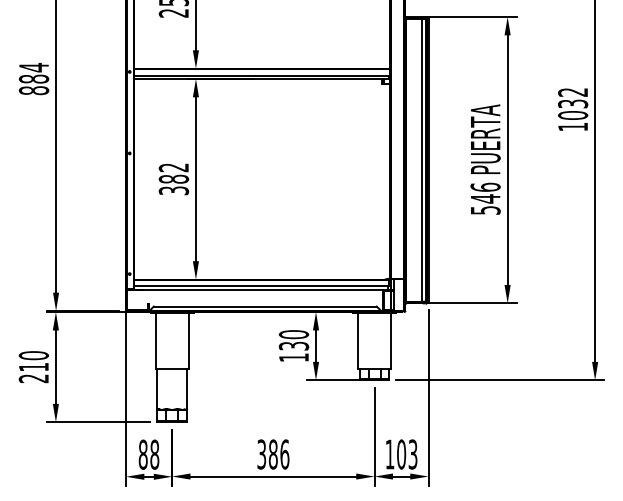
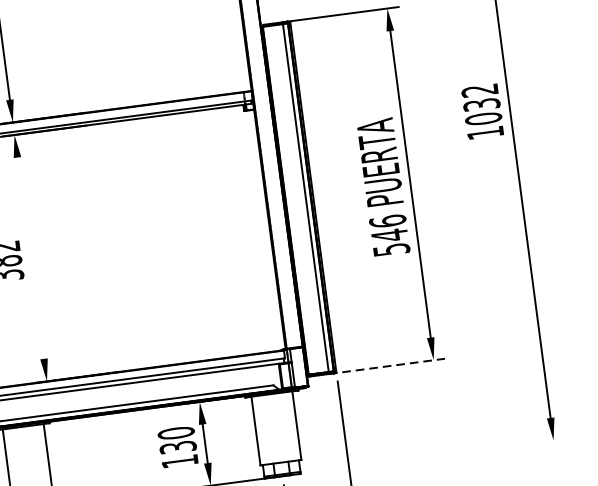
line: (195, 179) -> (30, 258), removed
line: (470, 303) -> (388, 366), solid -> dashed
line: (500, 380) -> (437, 456), removed

